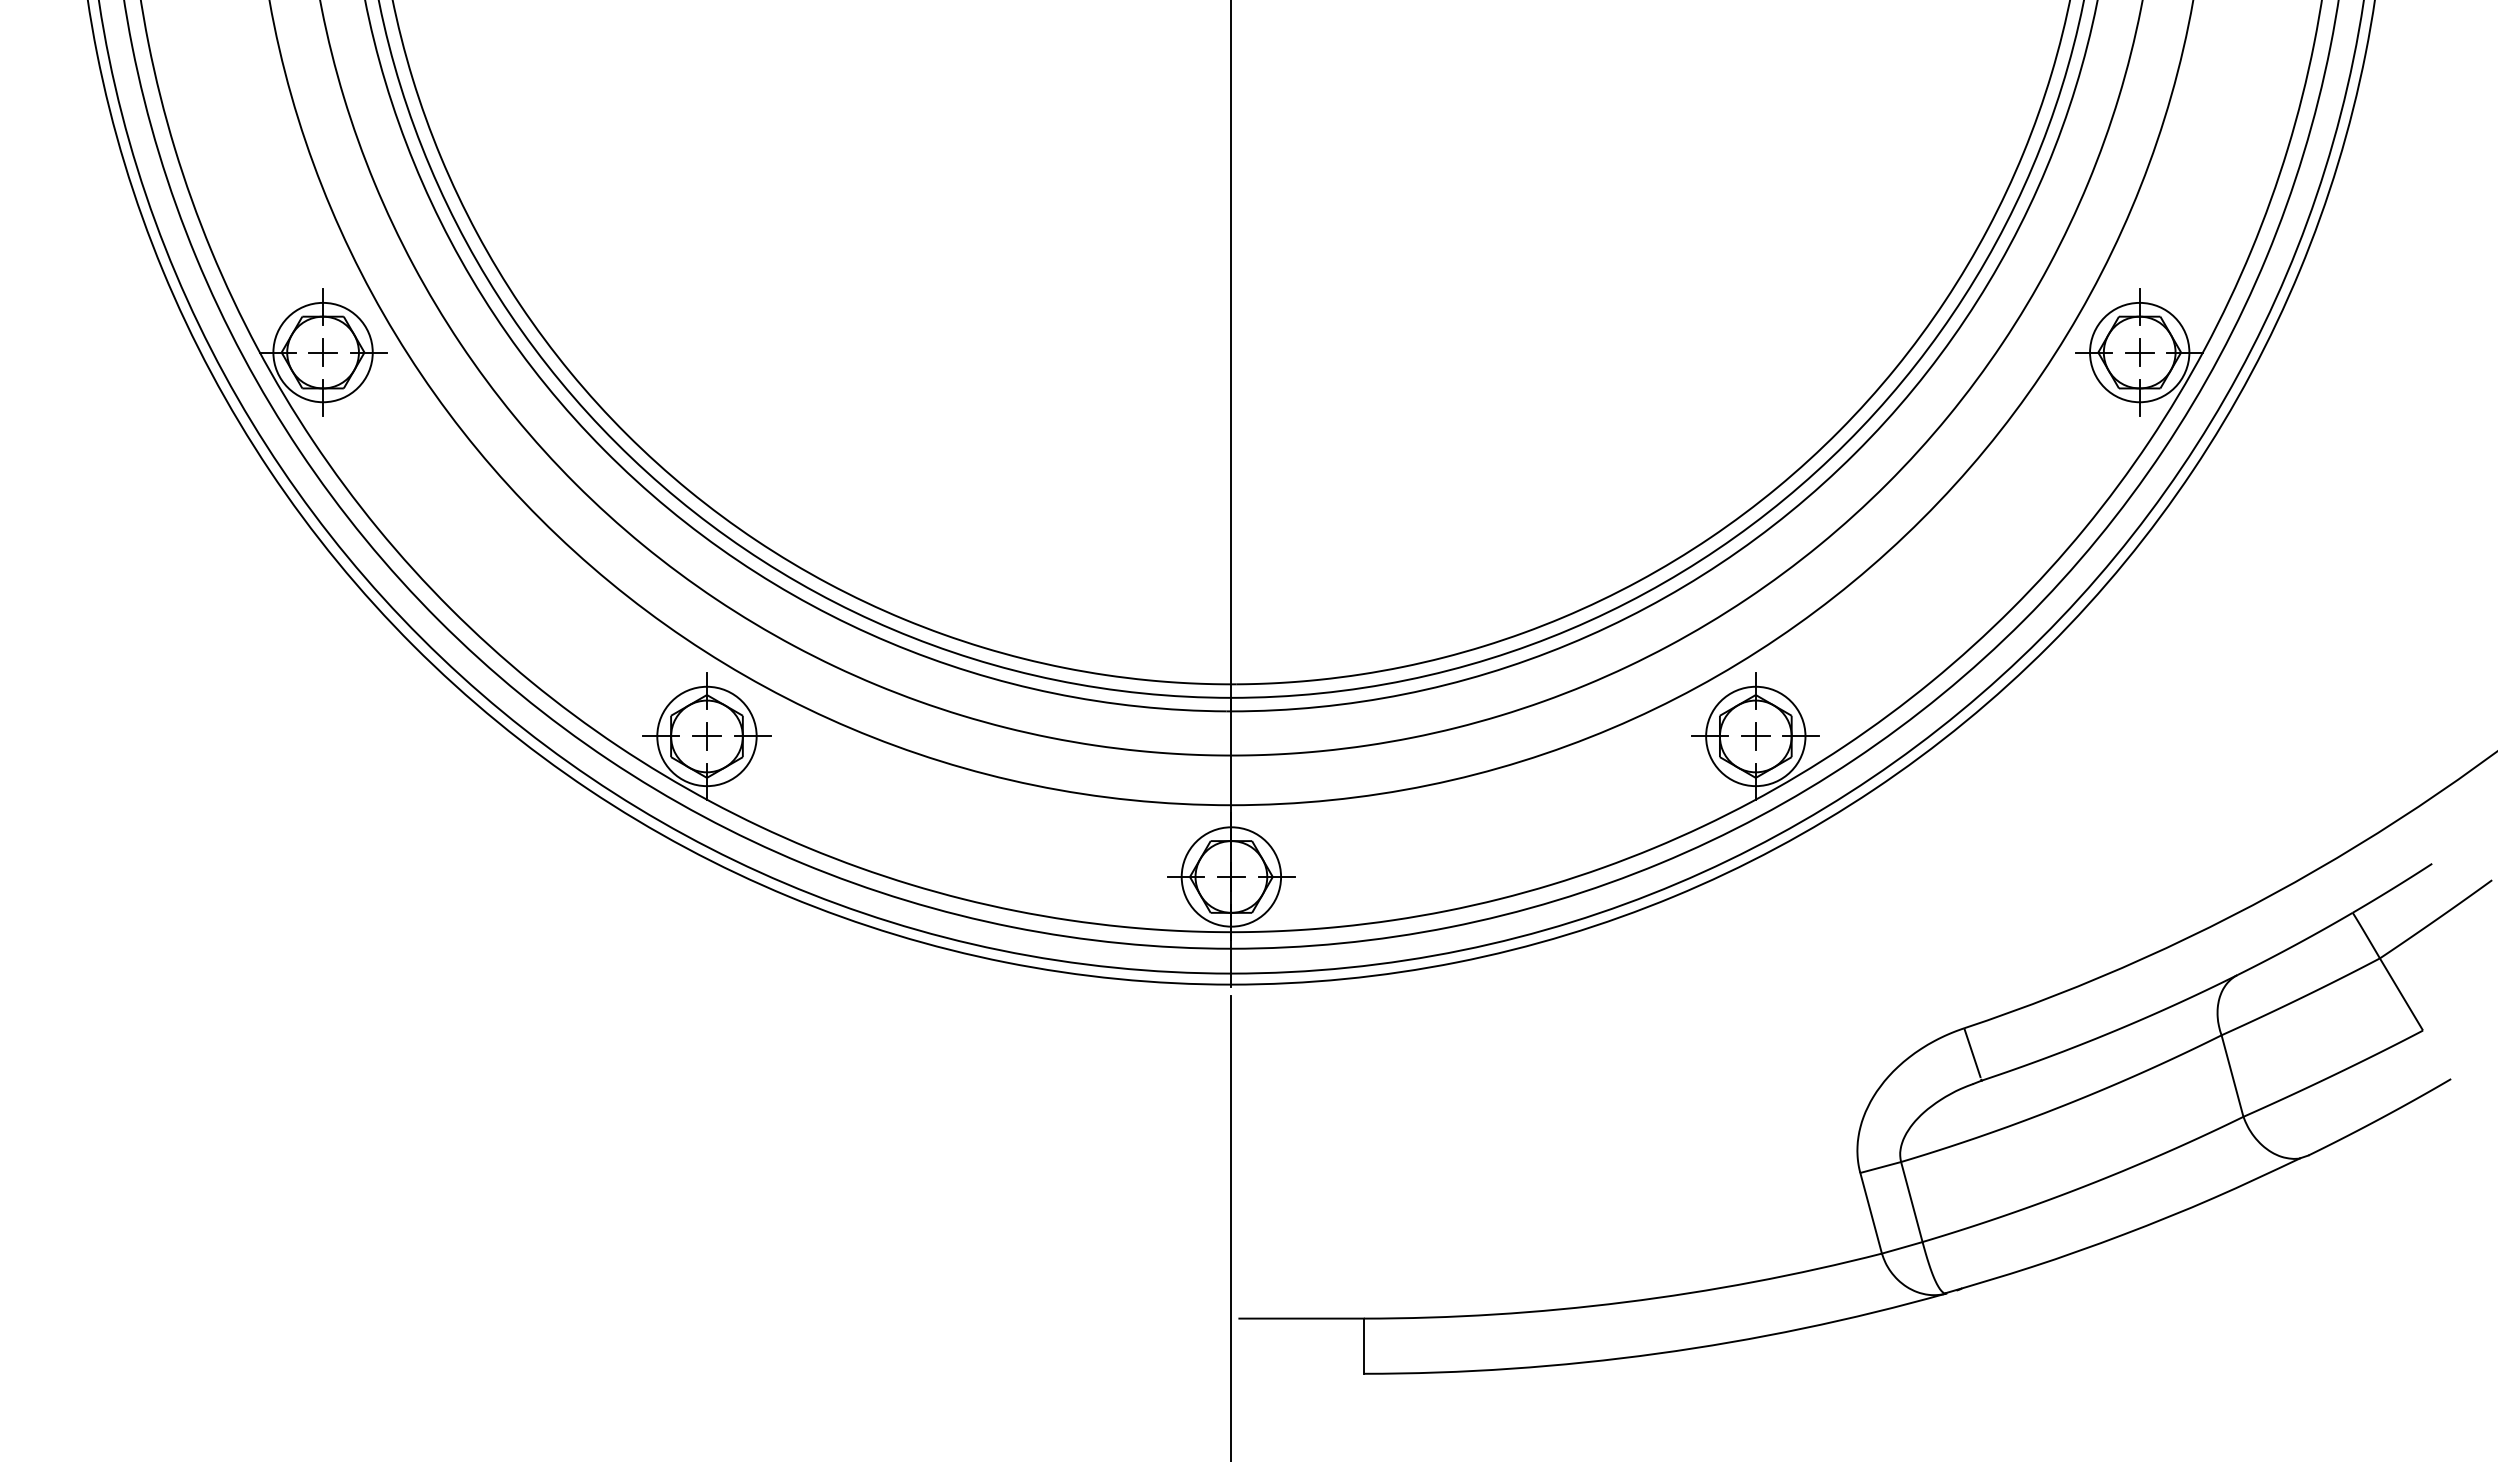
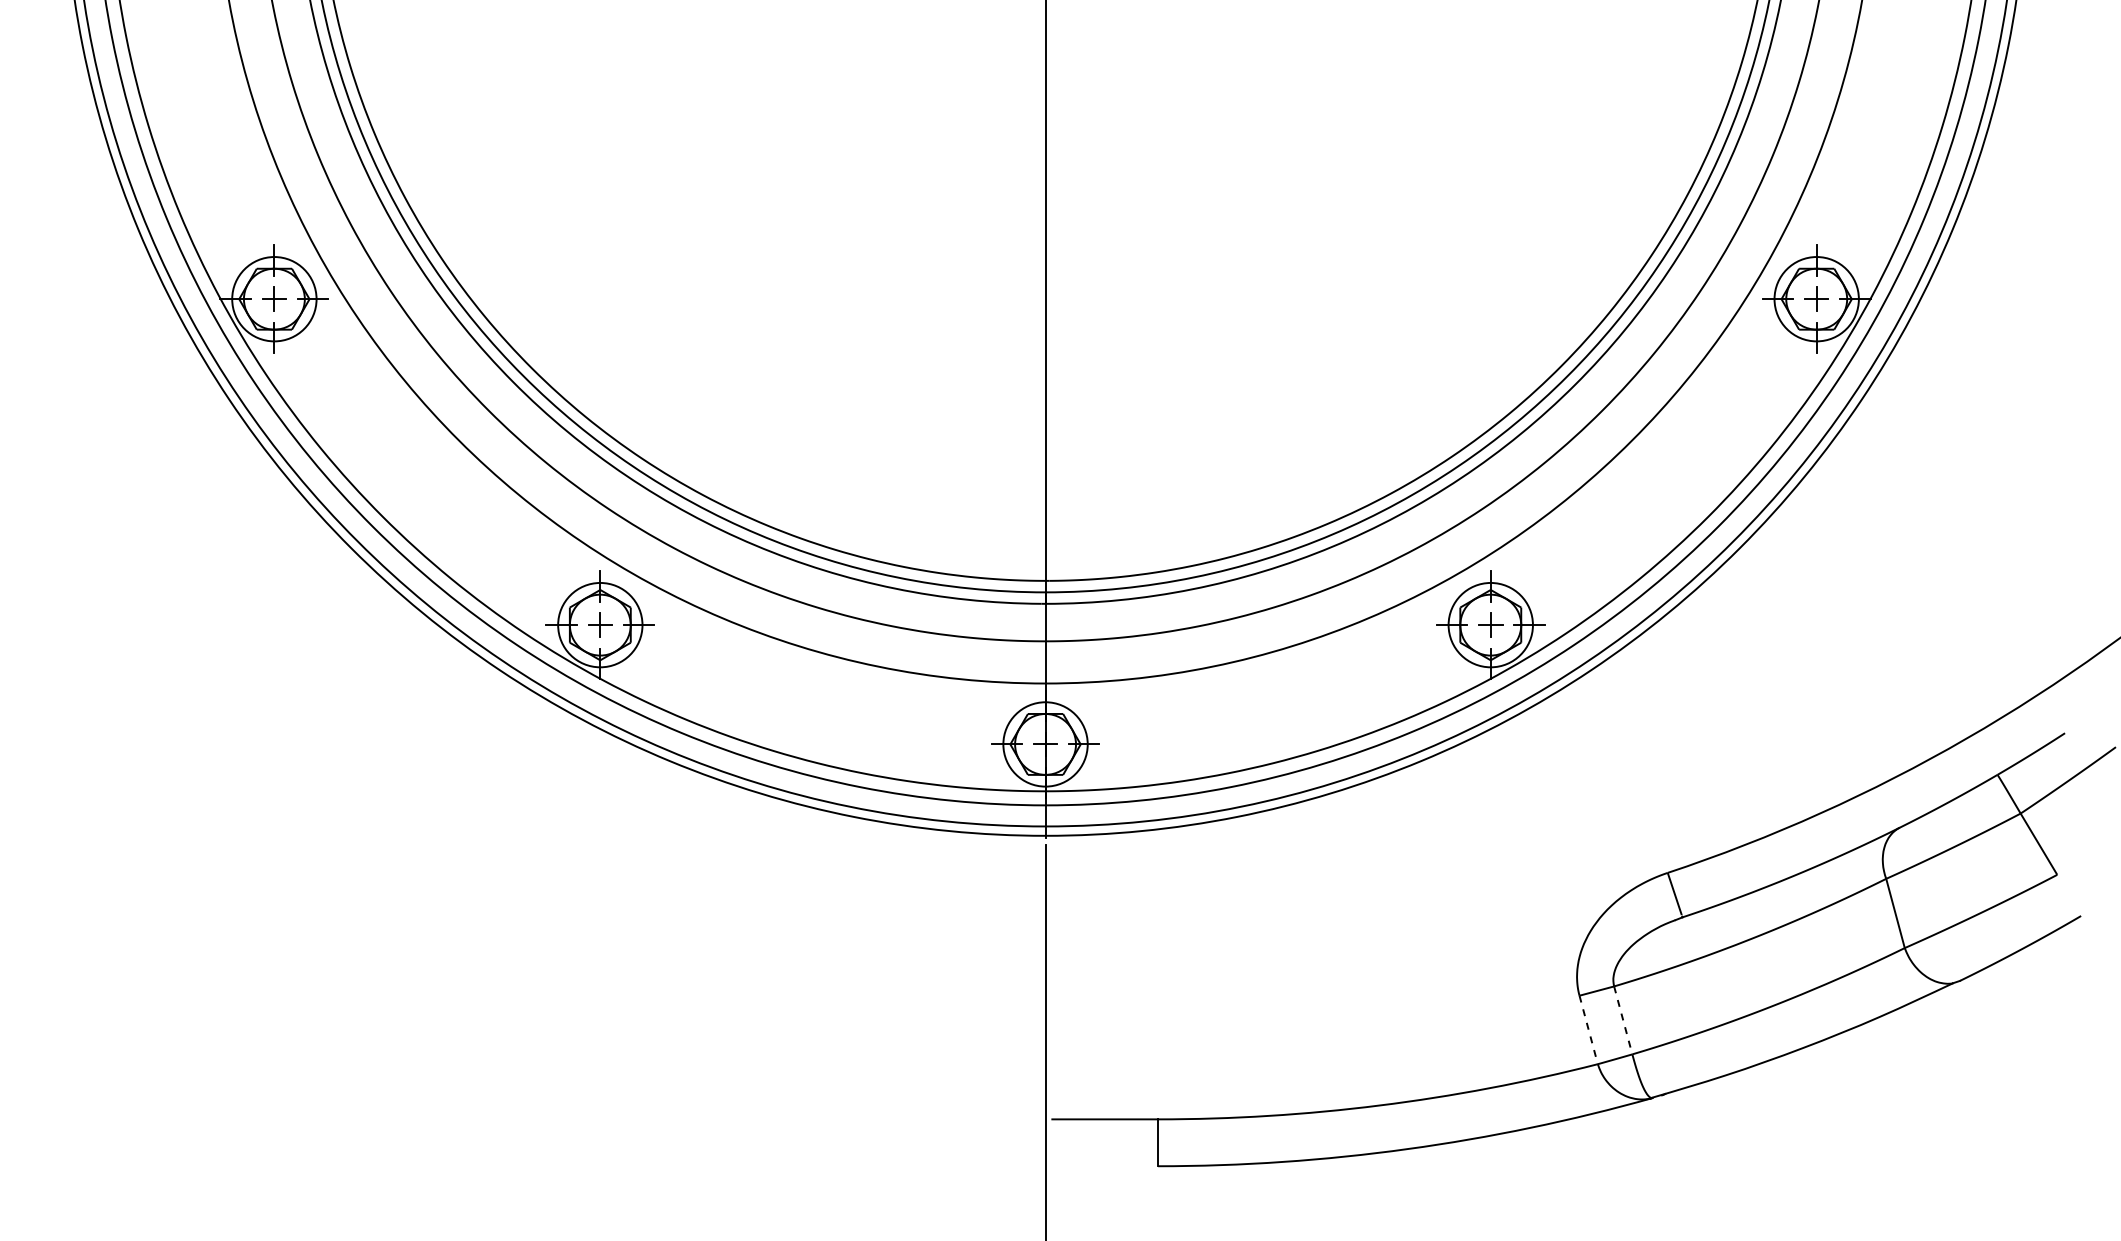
line: (1911, 1202) -> (1622, 1020), solid -> dashed
line: (1871, 1213) -> (1589, 1030), solid -> dashed

